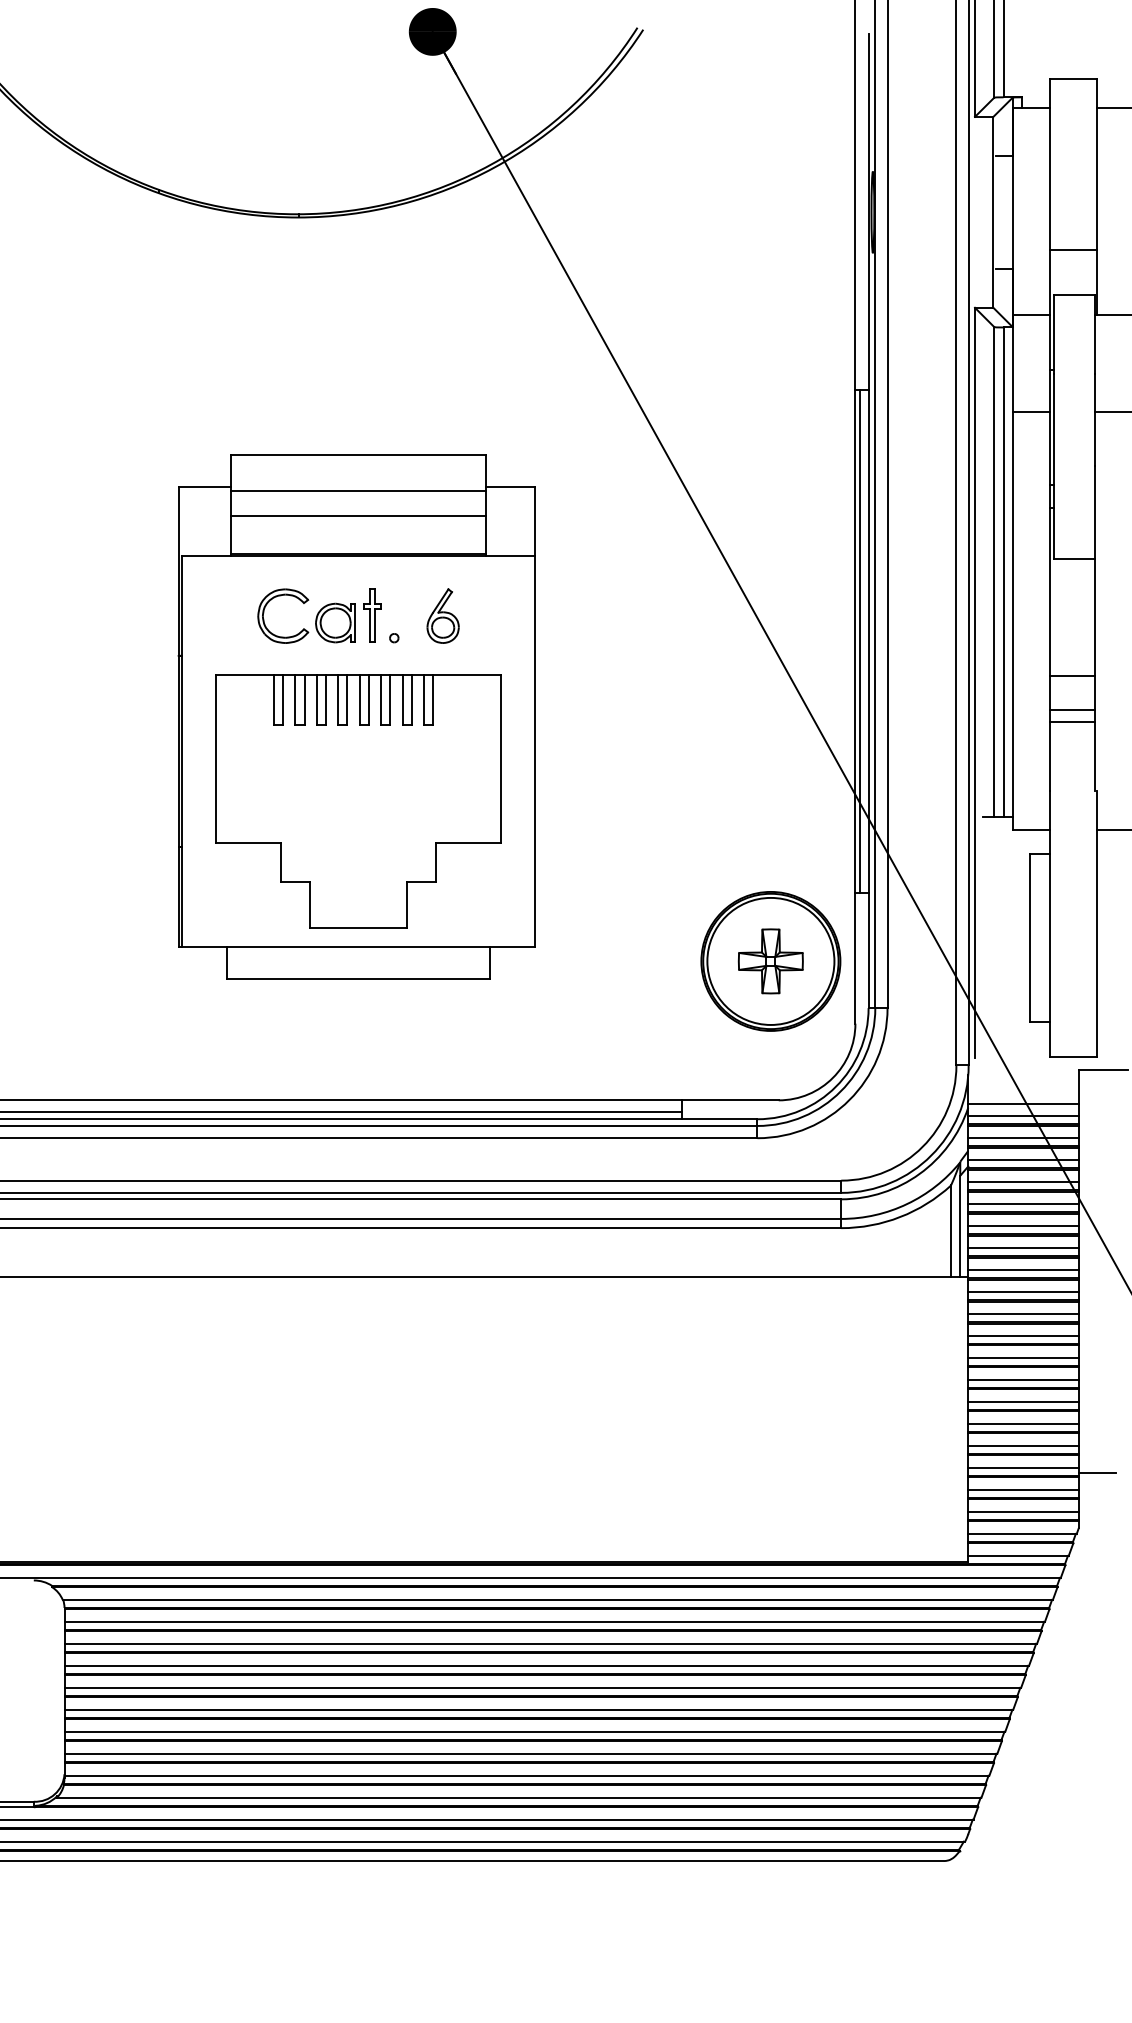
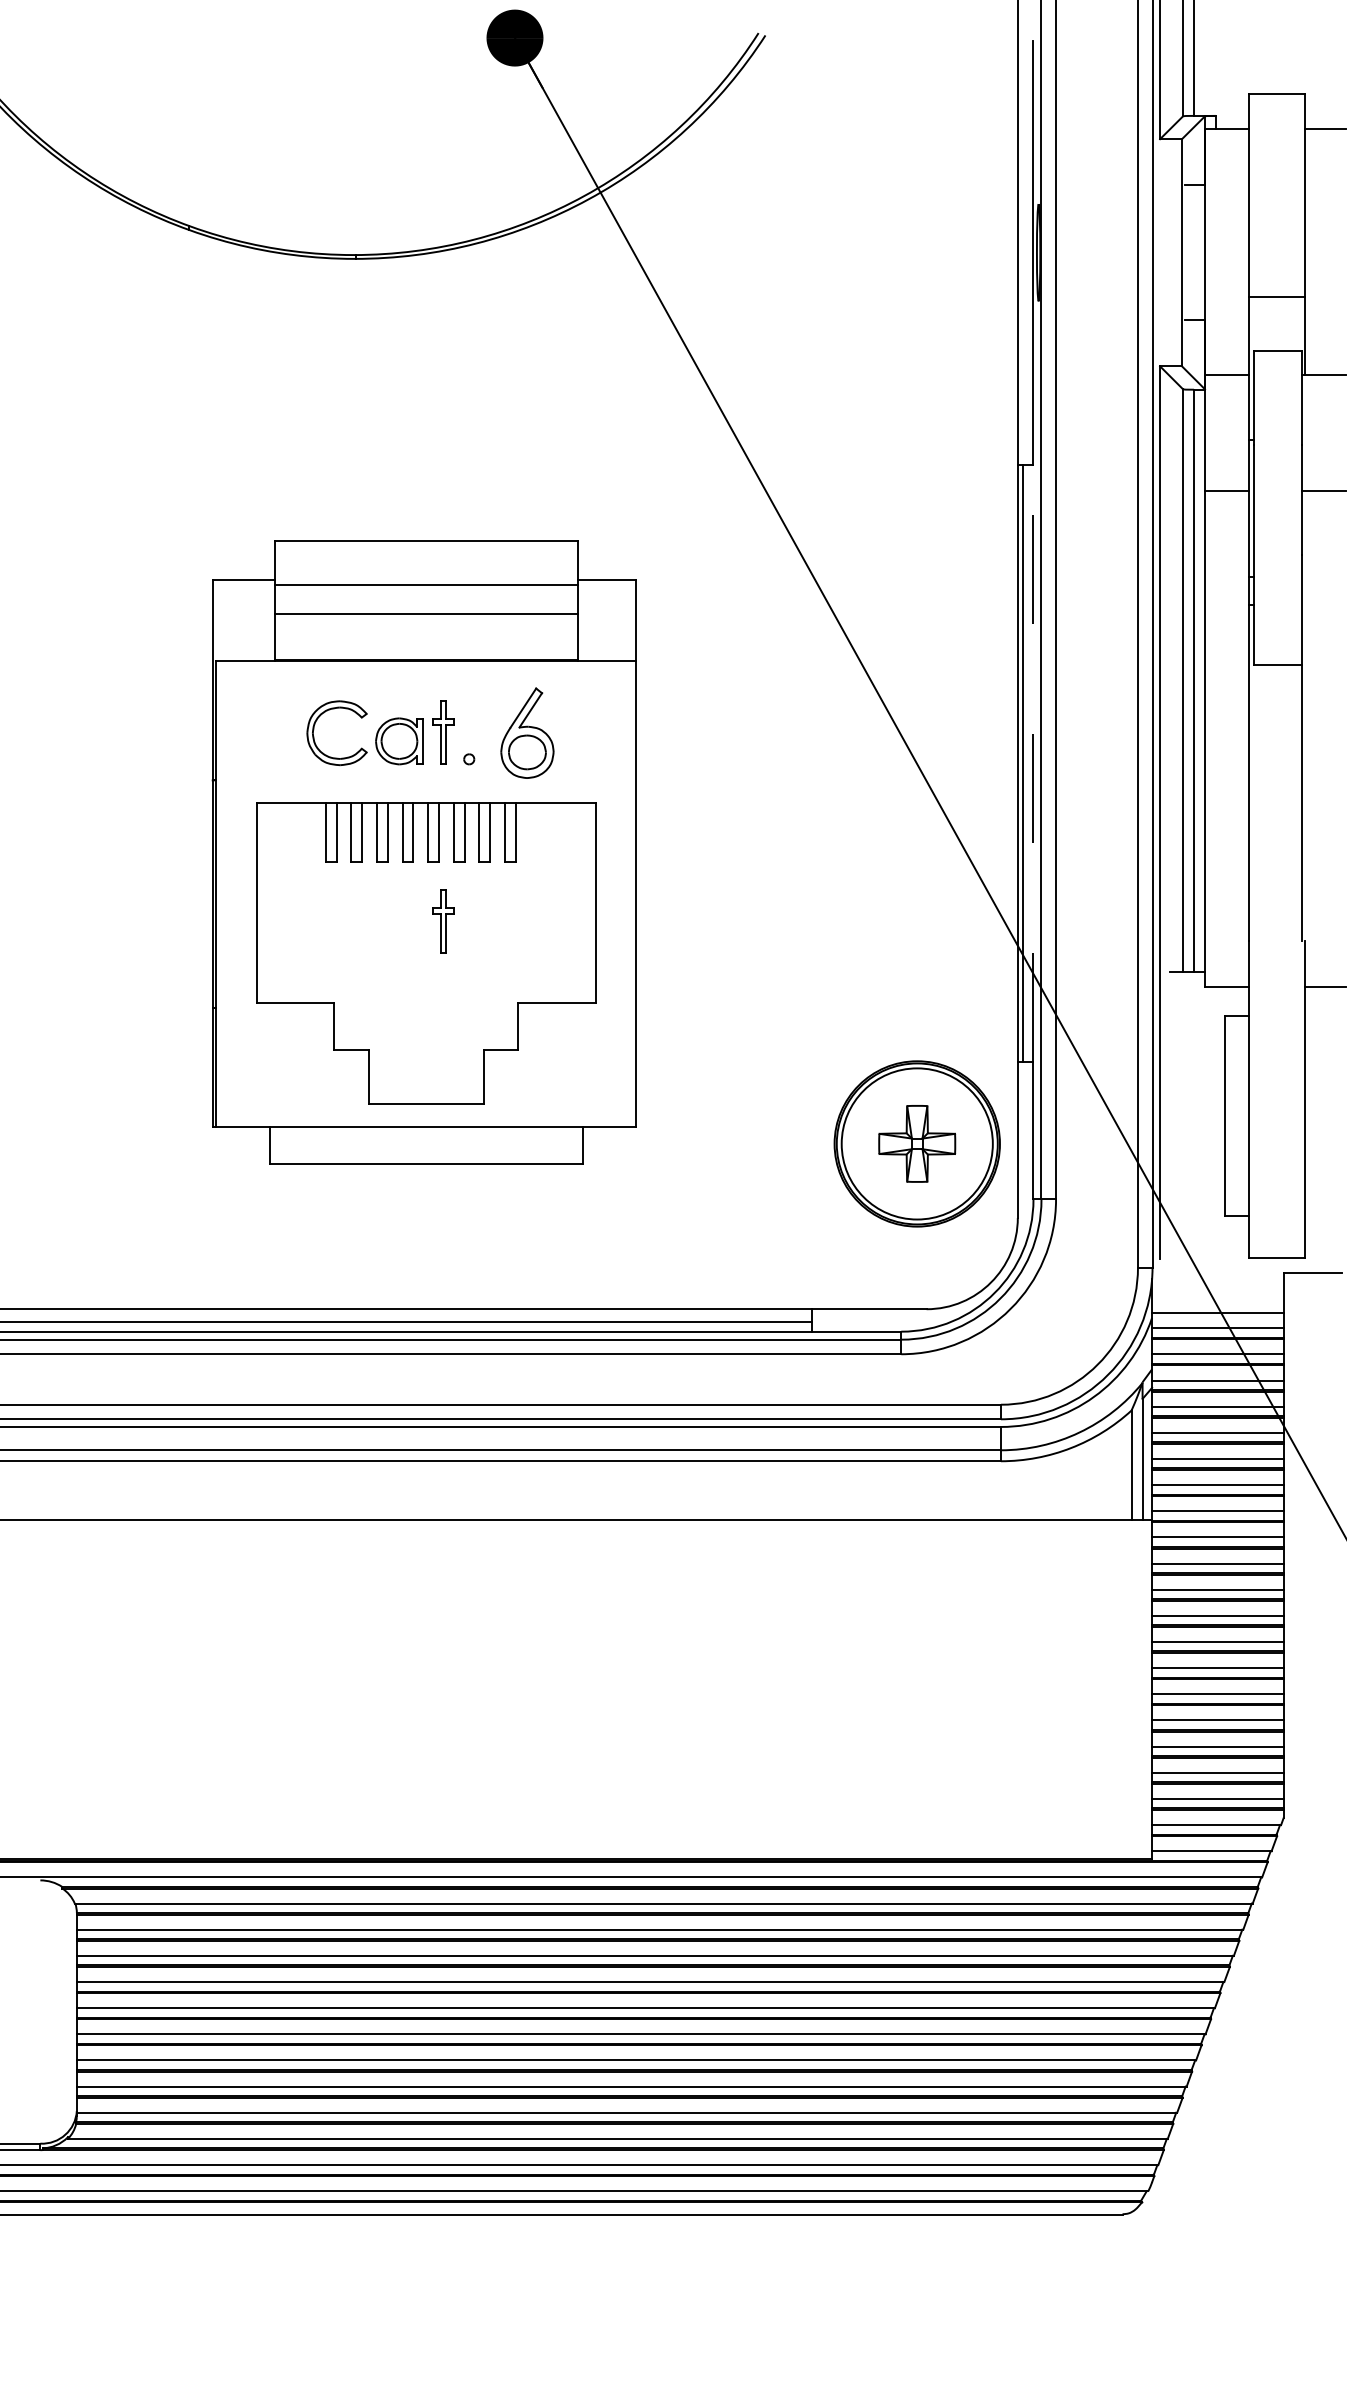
part: (442, 615) -> (526, 732), size x1.4
line: (868, 641) -> (1033, 763), solid -> dashed
line: (1071, 676) -> (1274, 804), removed
line: (1071, 709) -> (1274, 844), removed
line: (1071, 722) -> (1274, 859), removed
part: (372, 774) -> (443, 921), added
line: (1096, 1472) -> (1304, 1751), removed

